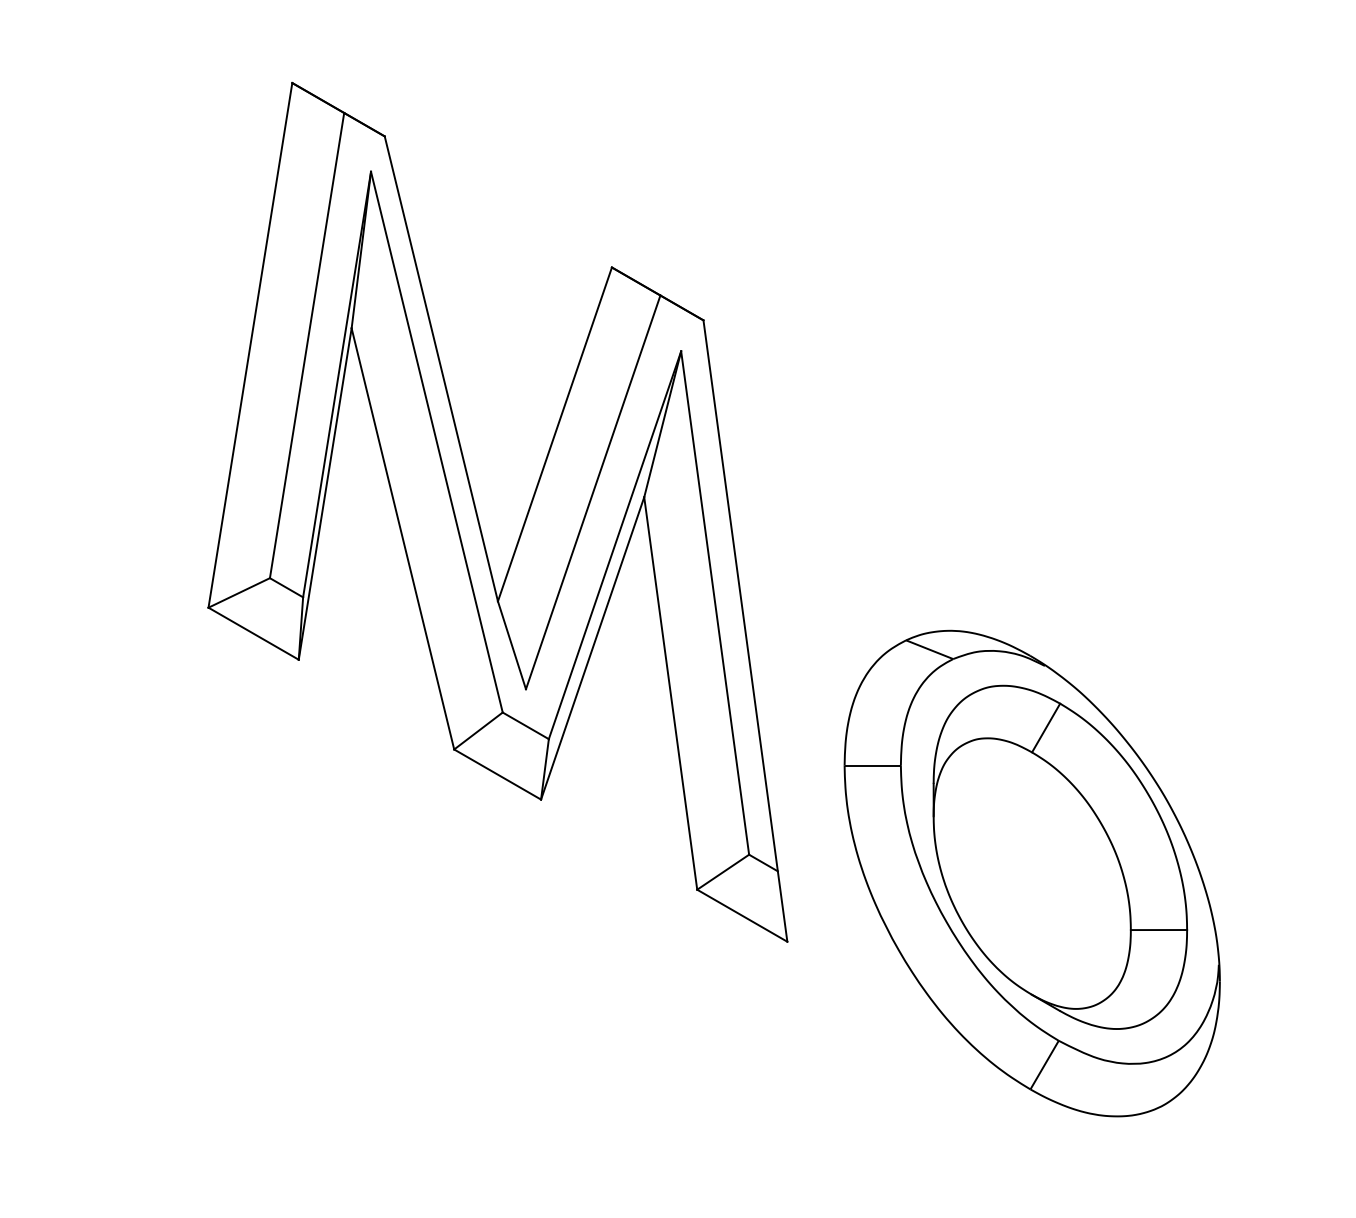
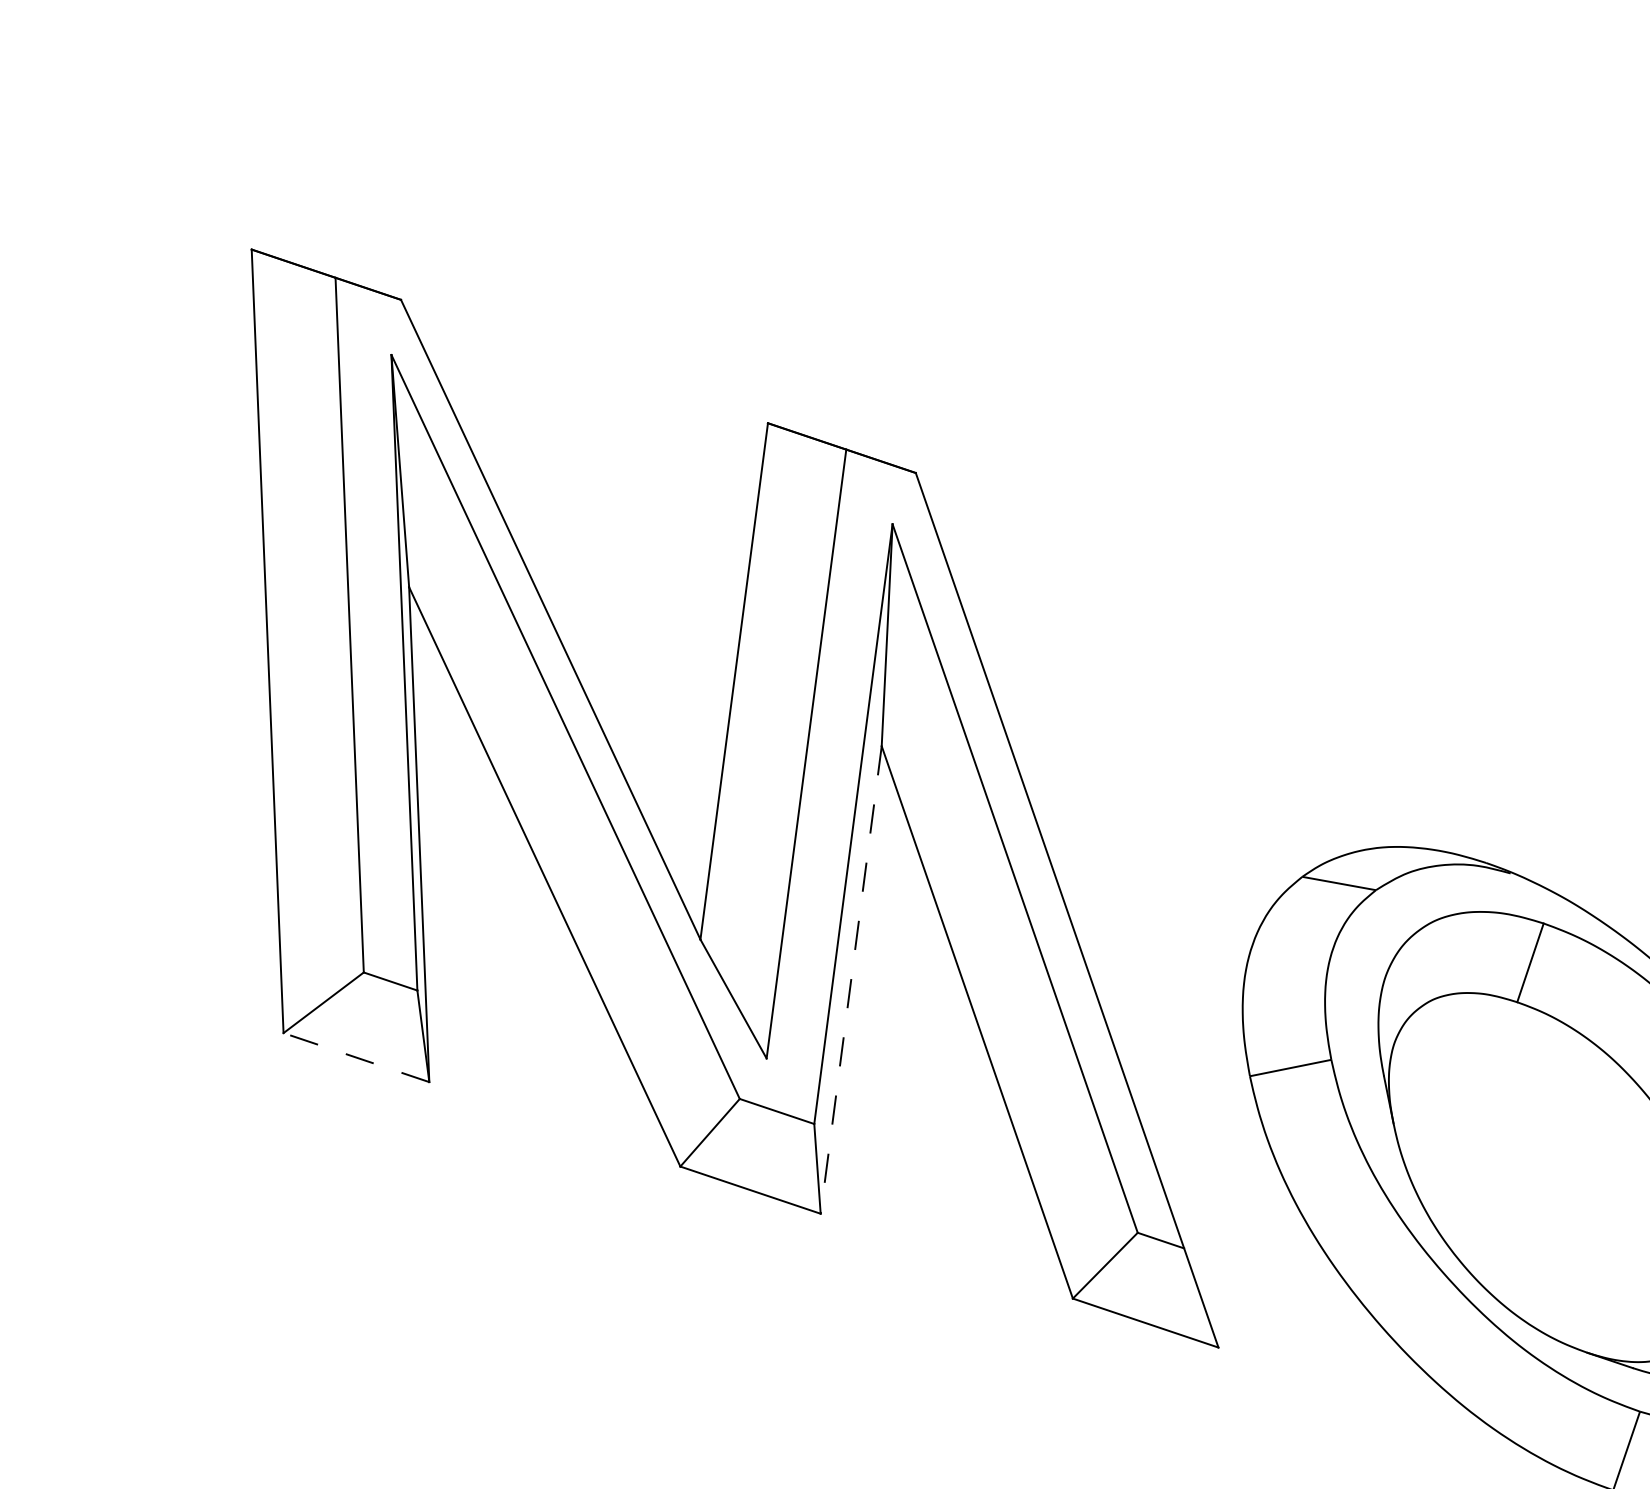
line: (253, 633) -> (356, 1057), solid -> dashed
line: (592, 648) -> (850, 980), solid -> dashed

